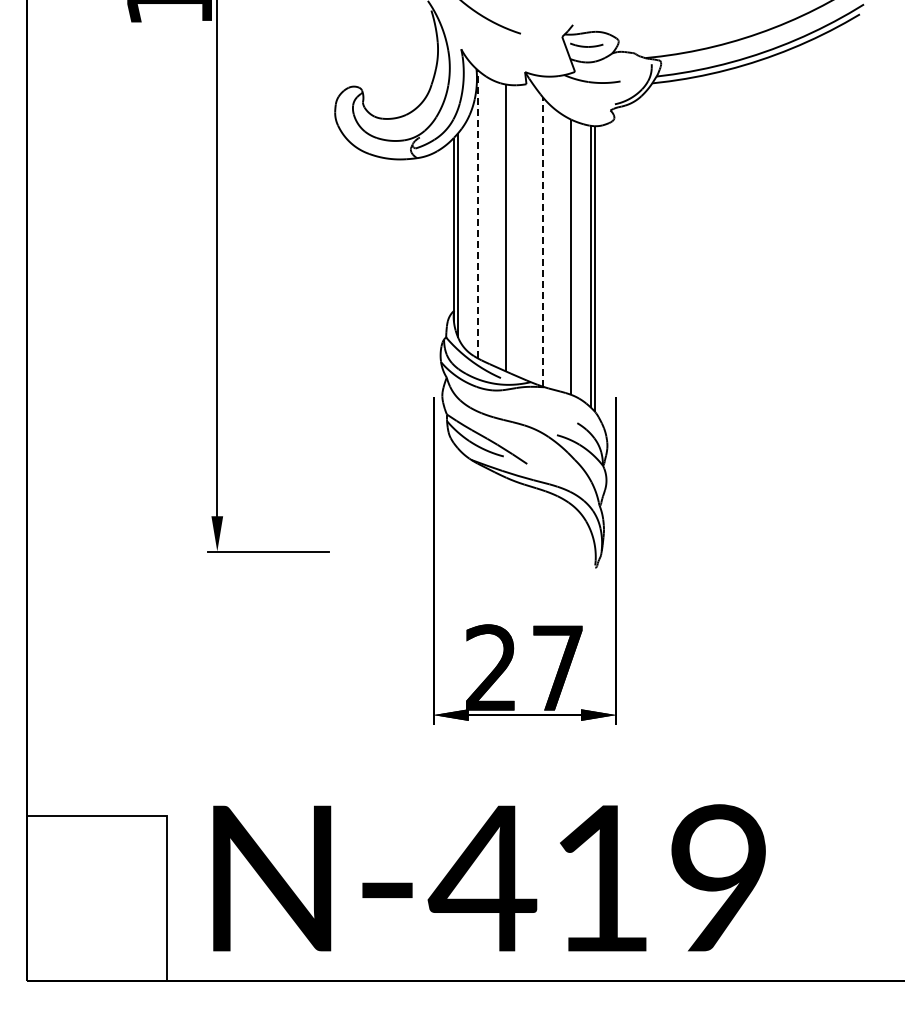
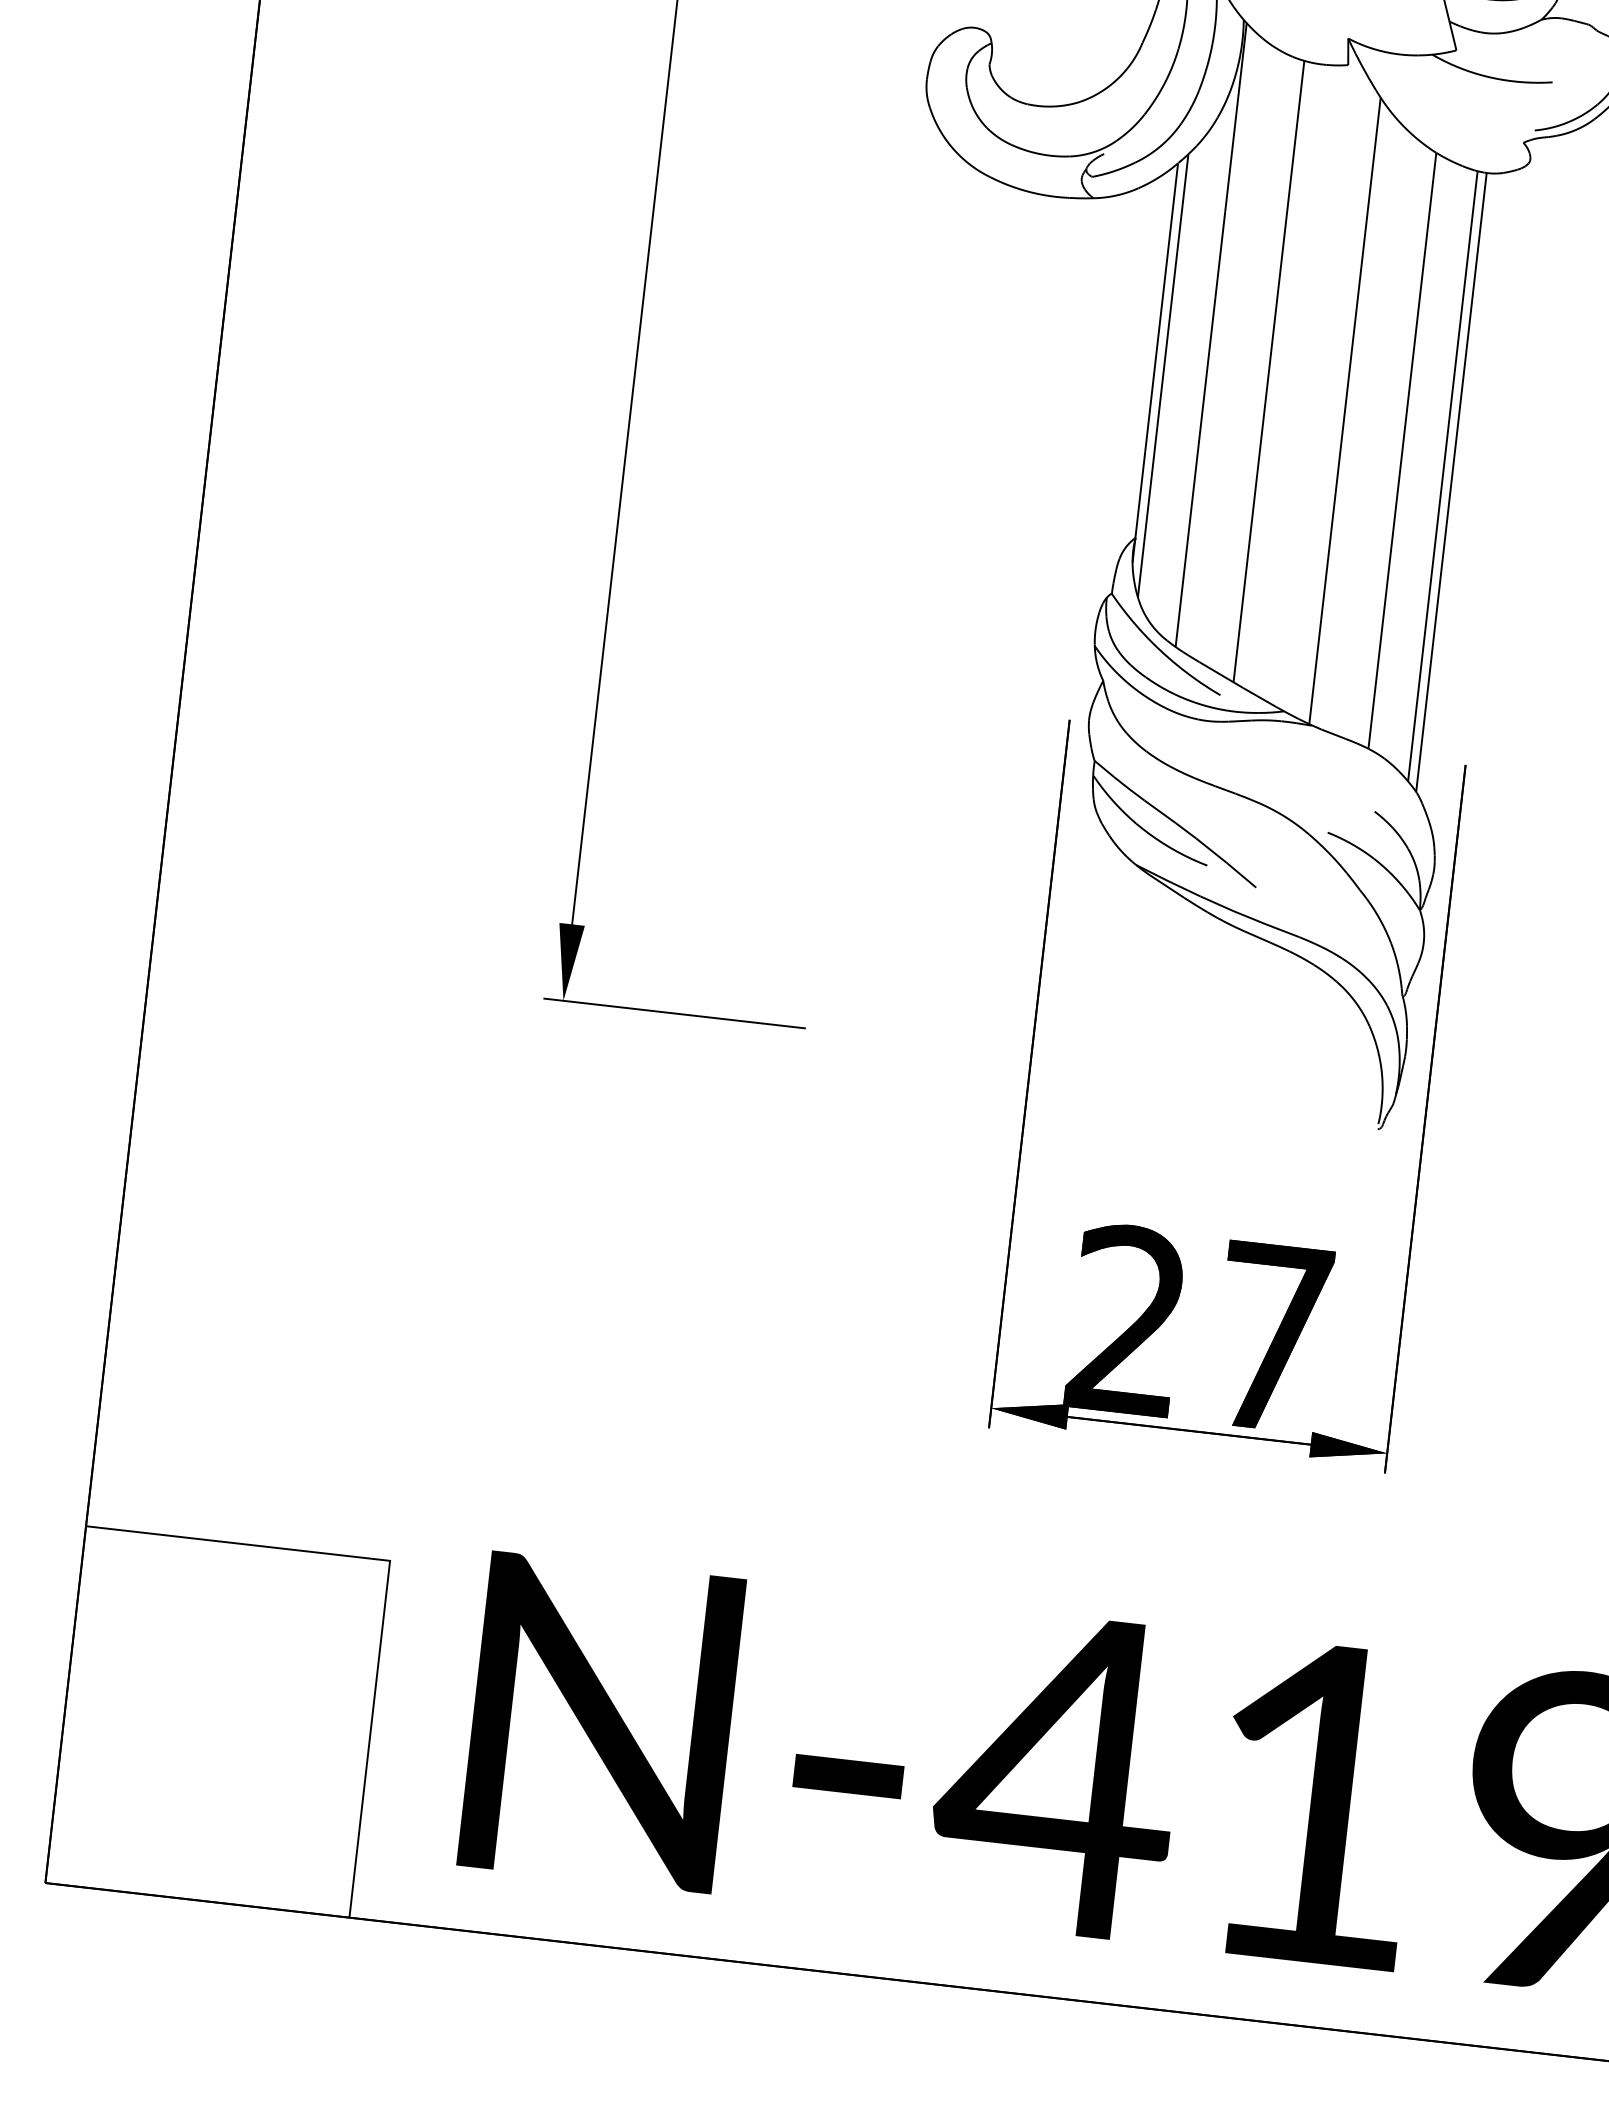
line: (478, 213) -> (1212, 333), dashed -> solid
line: (542, 242) -> (1343, 411), dashed -> solid

